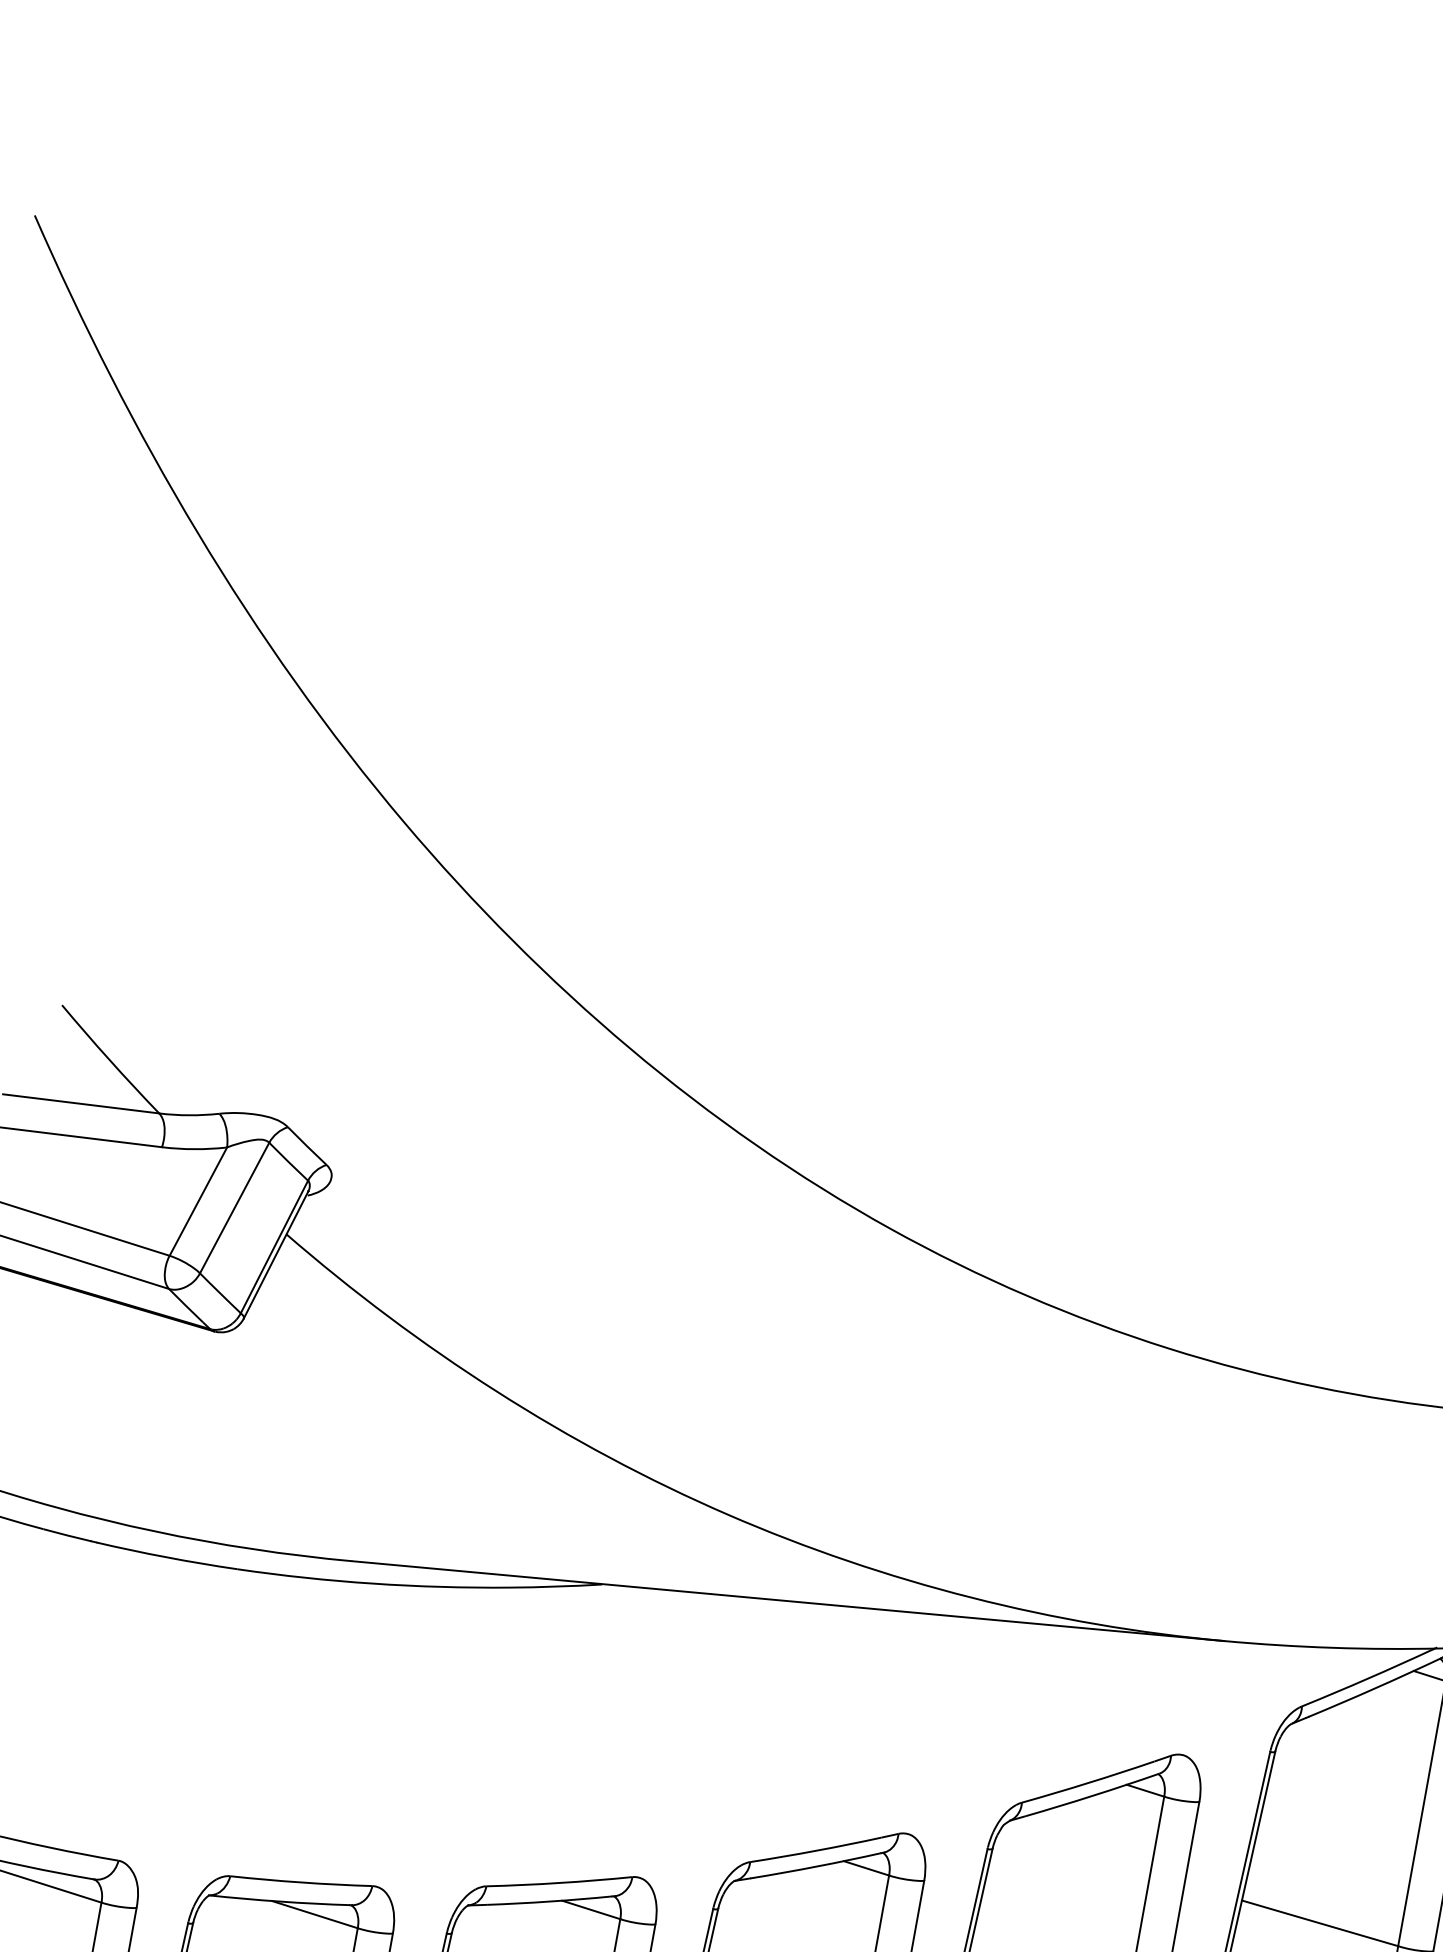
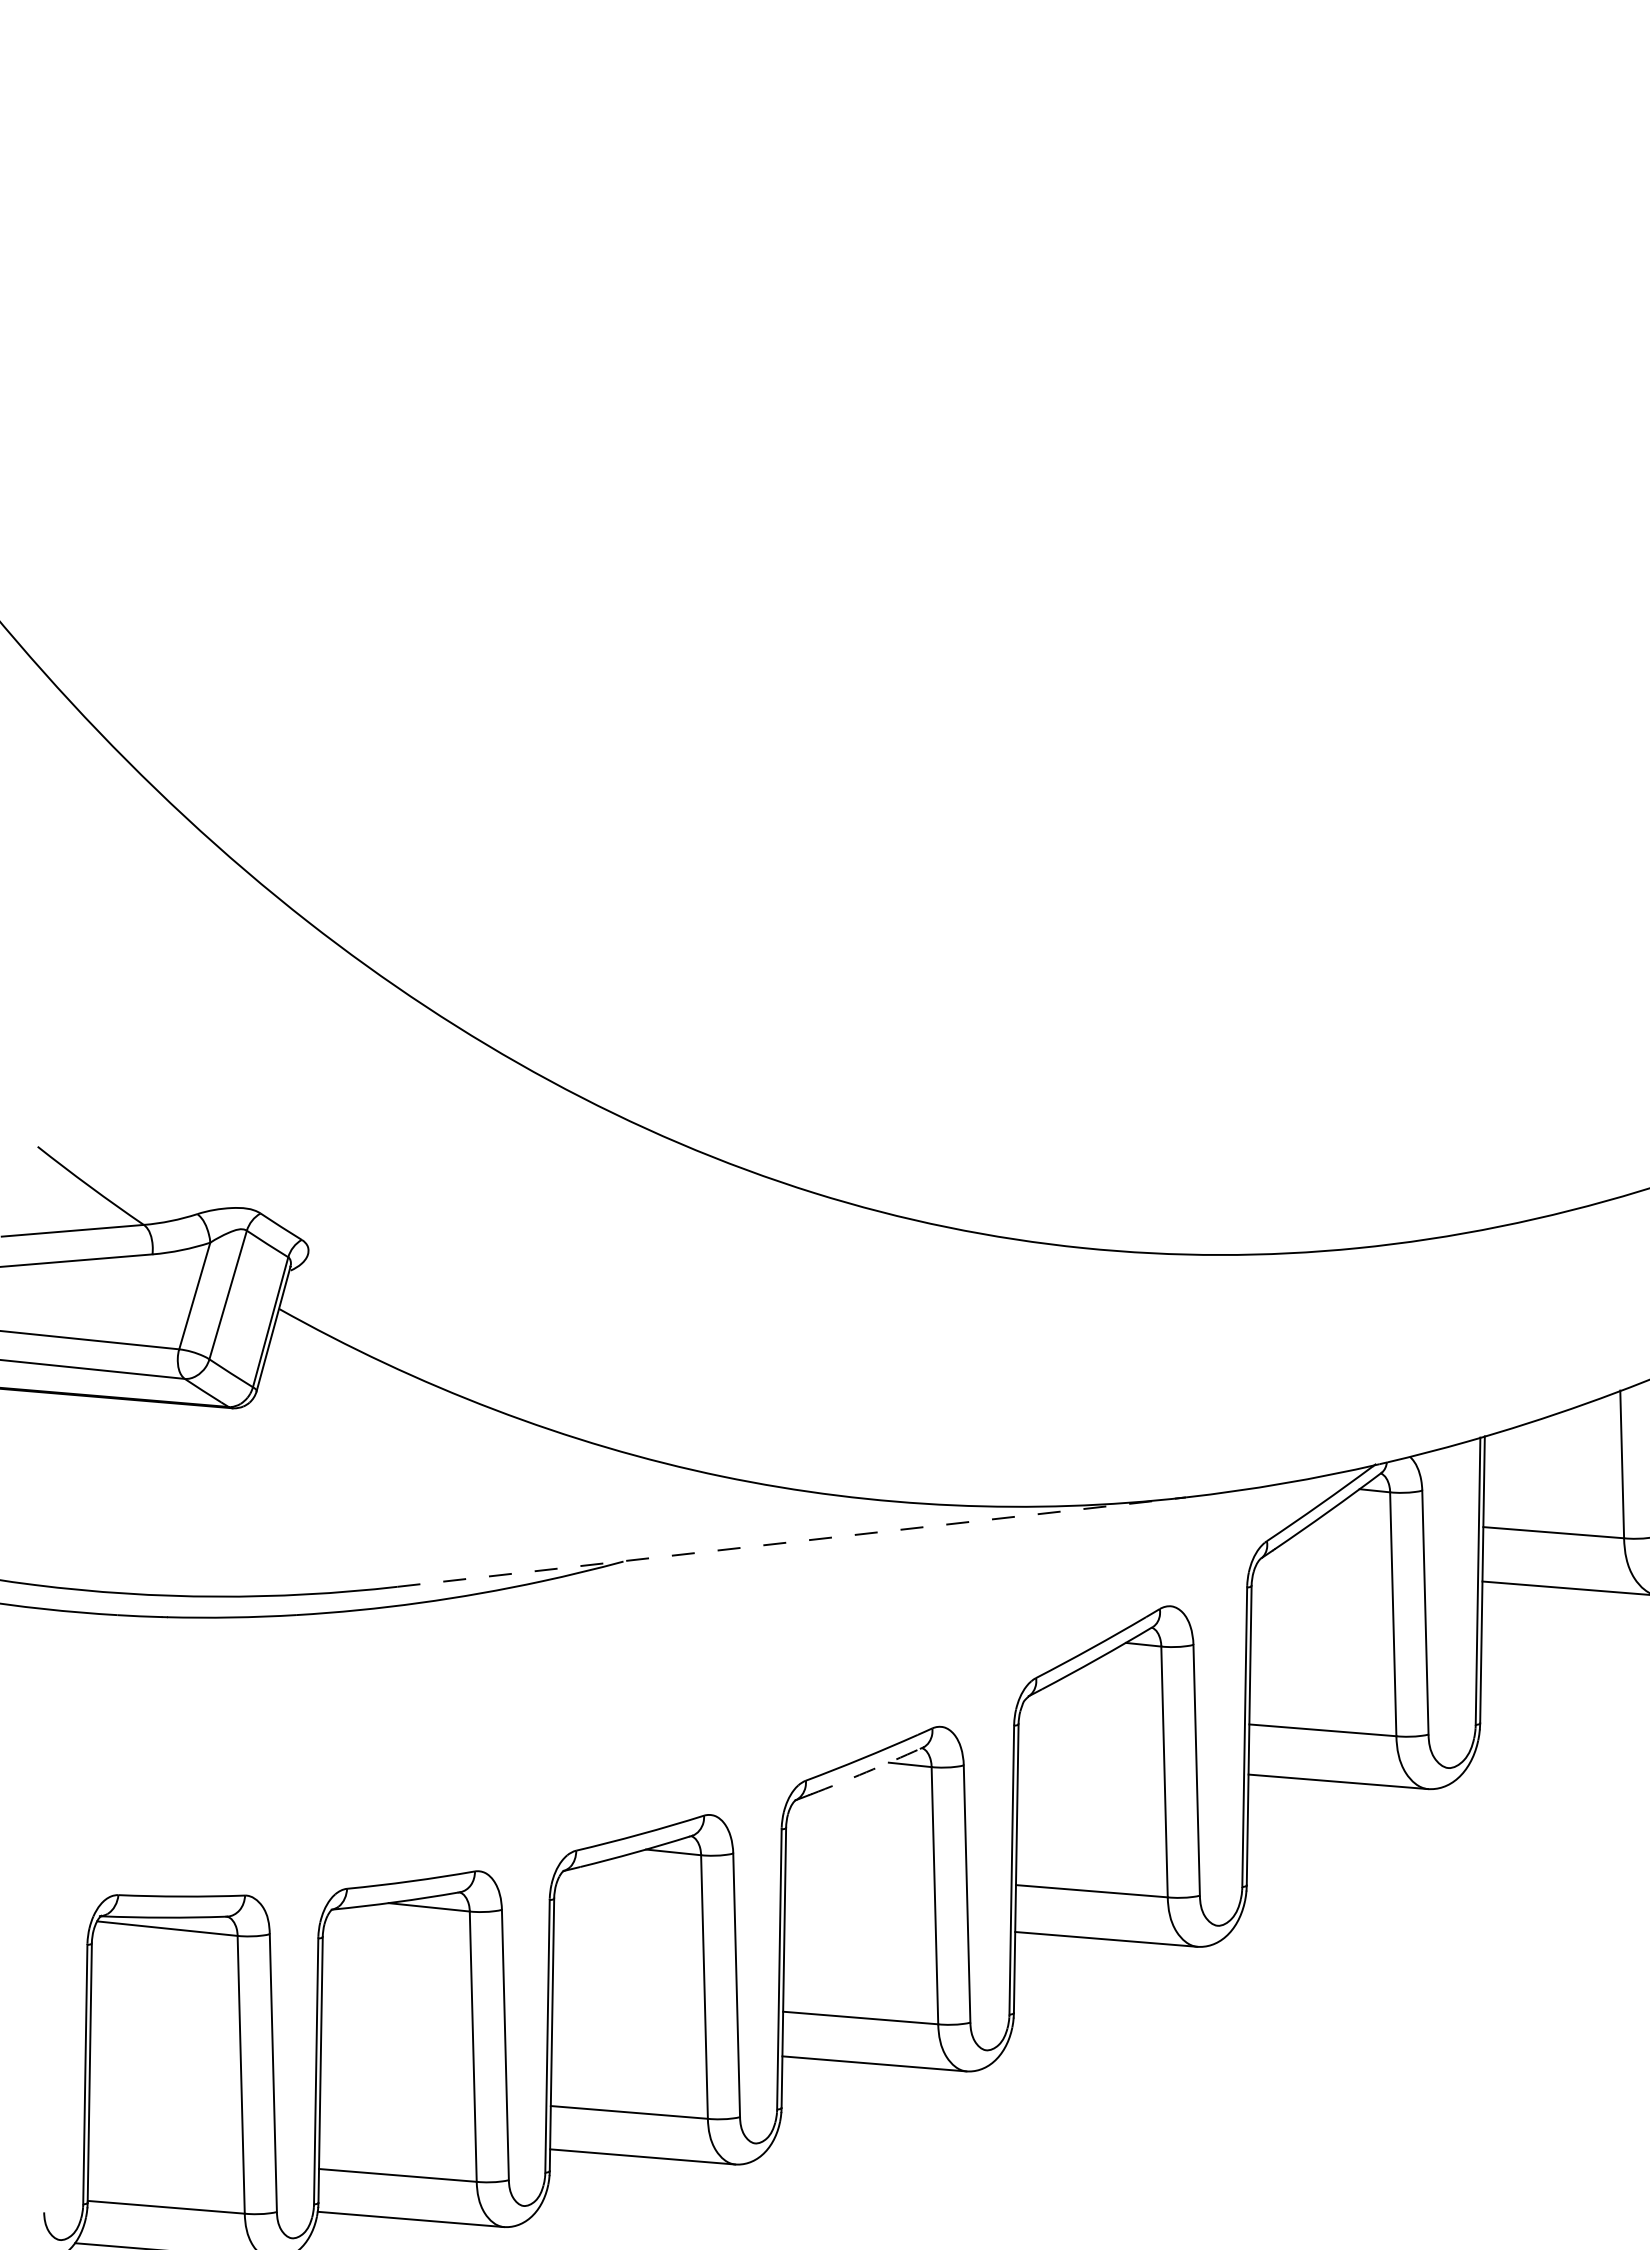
line: (787, 1601) -> (791, 1542), solid -> dashed
arc: (817, 1866) -> (866, 1772), solid -> dashed

